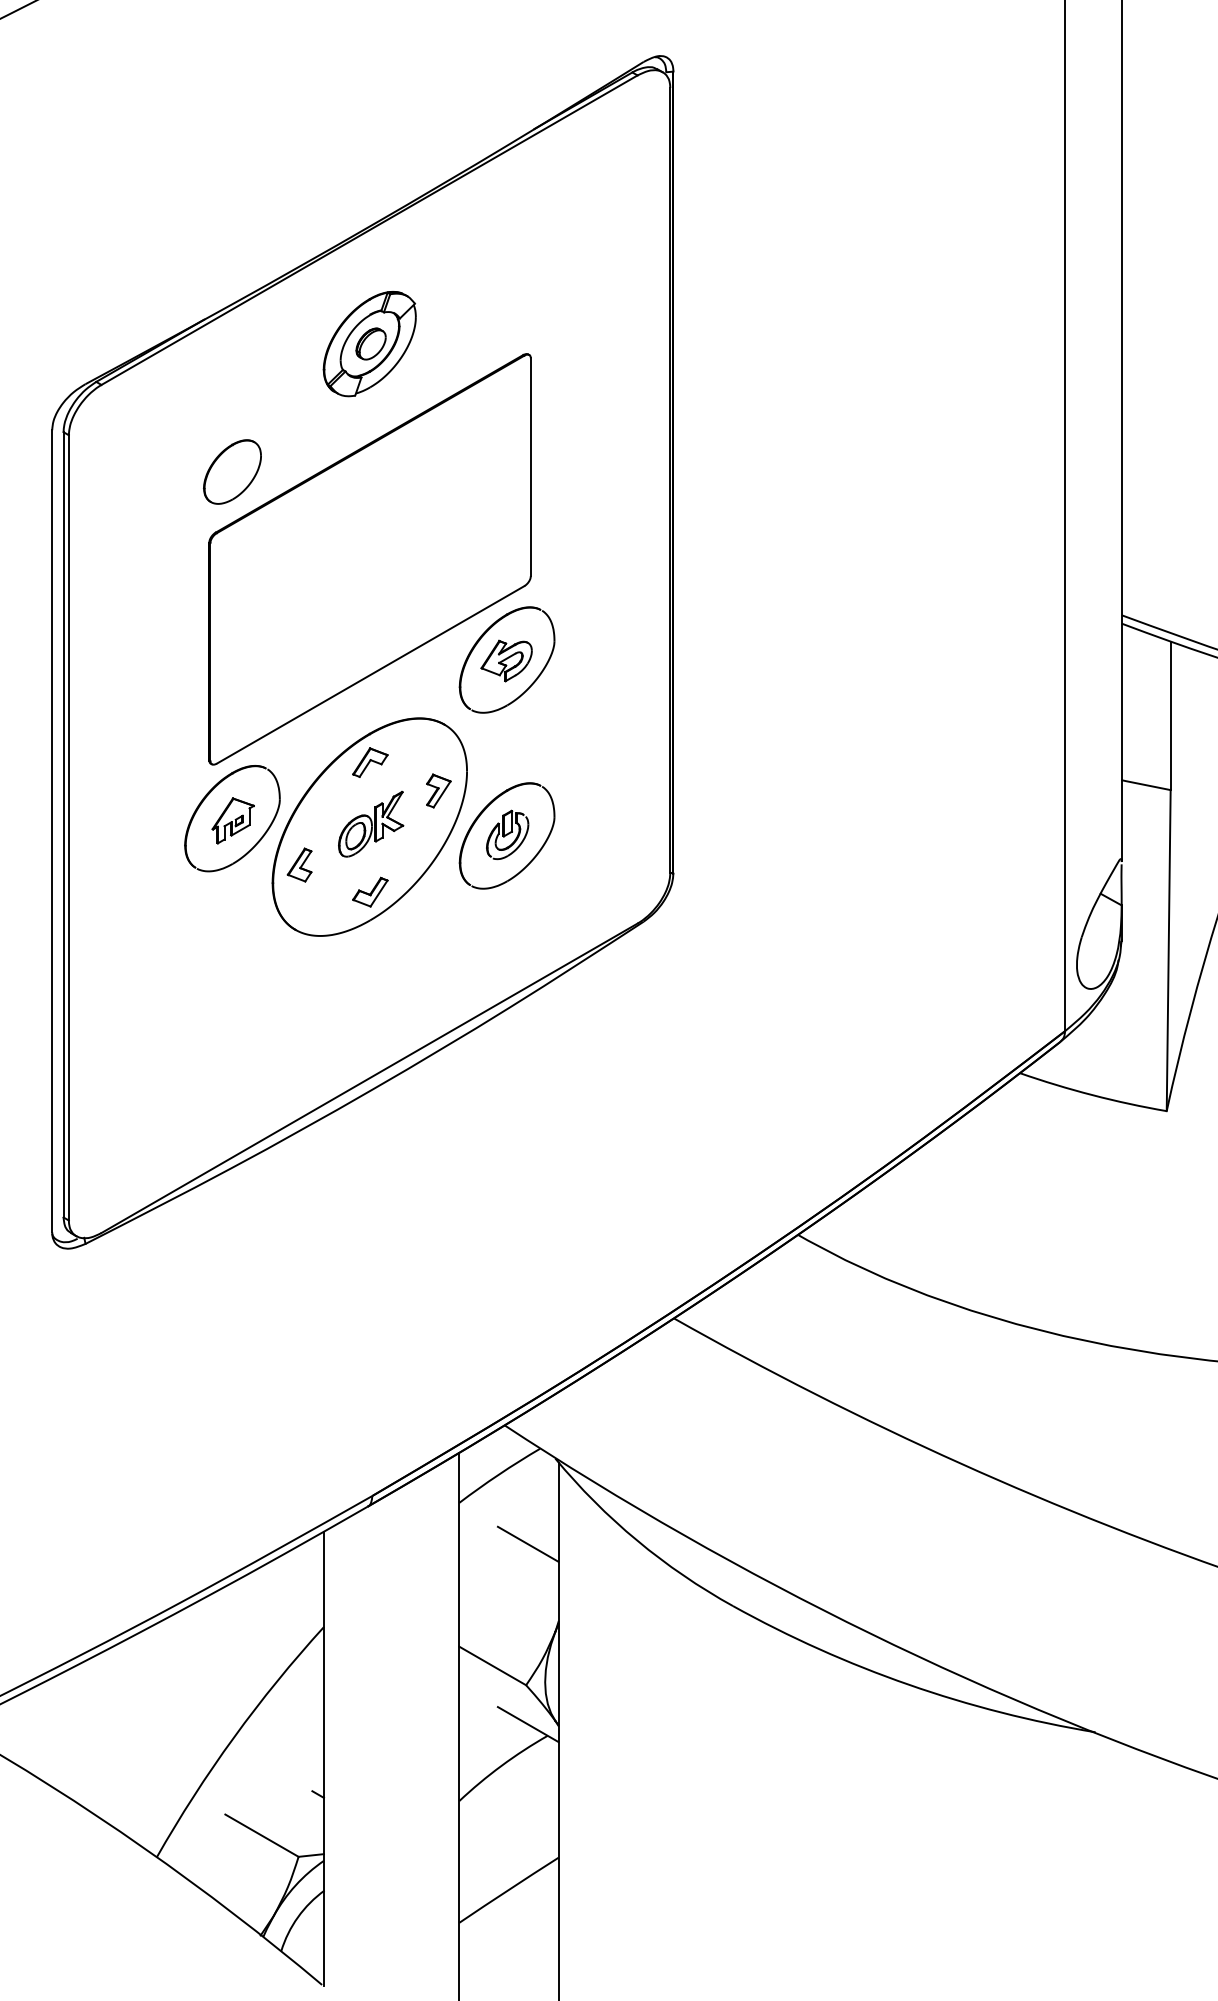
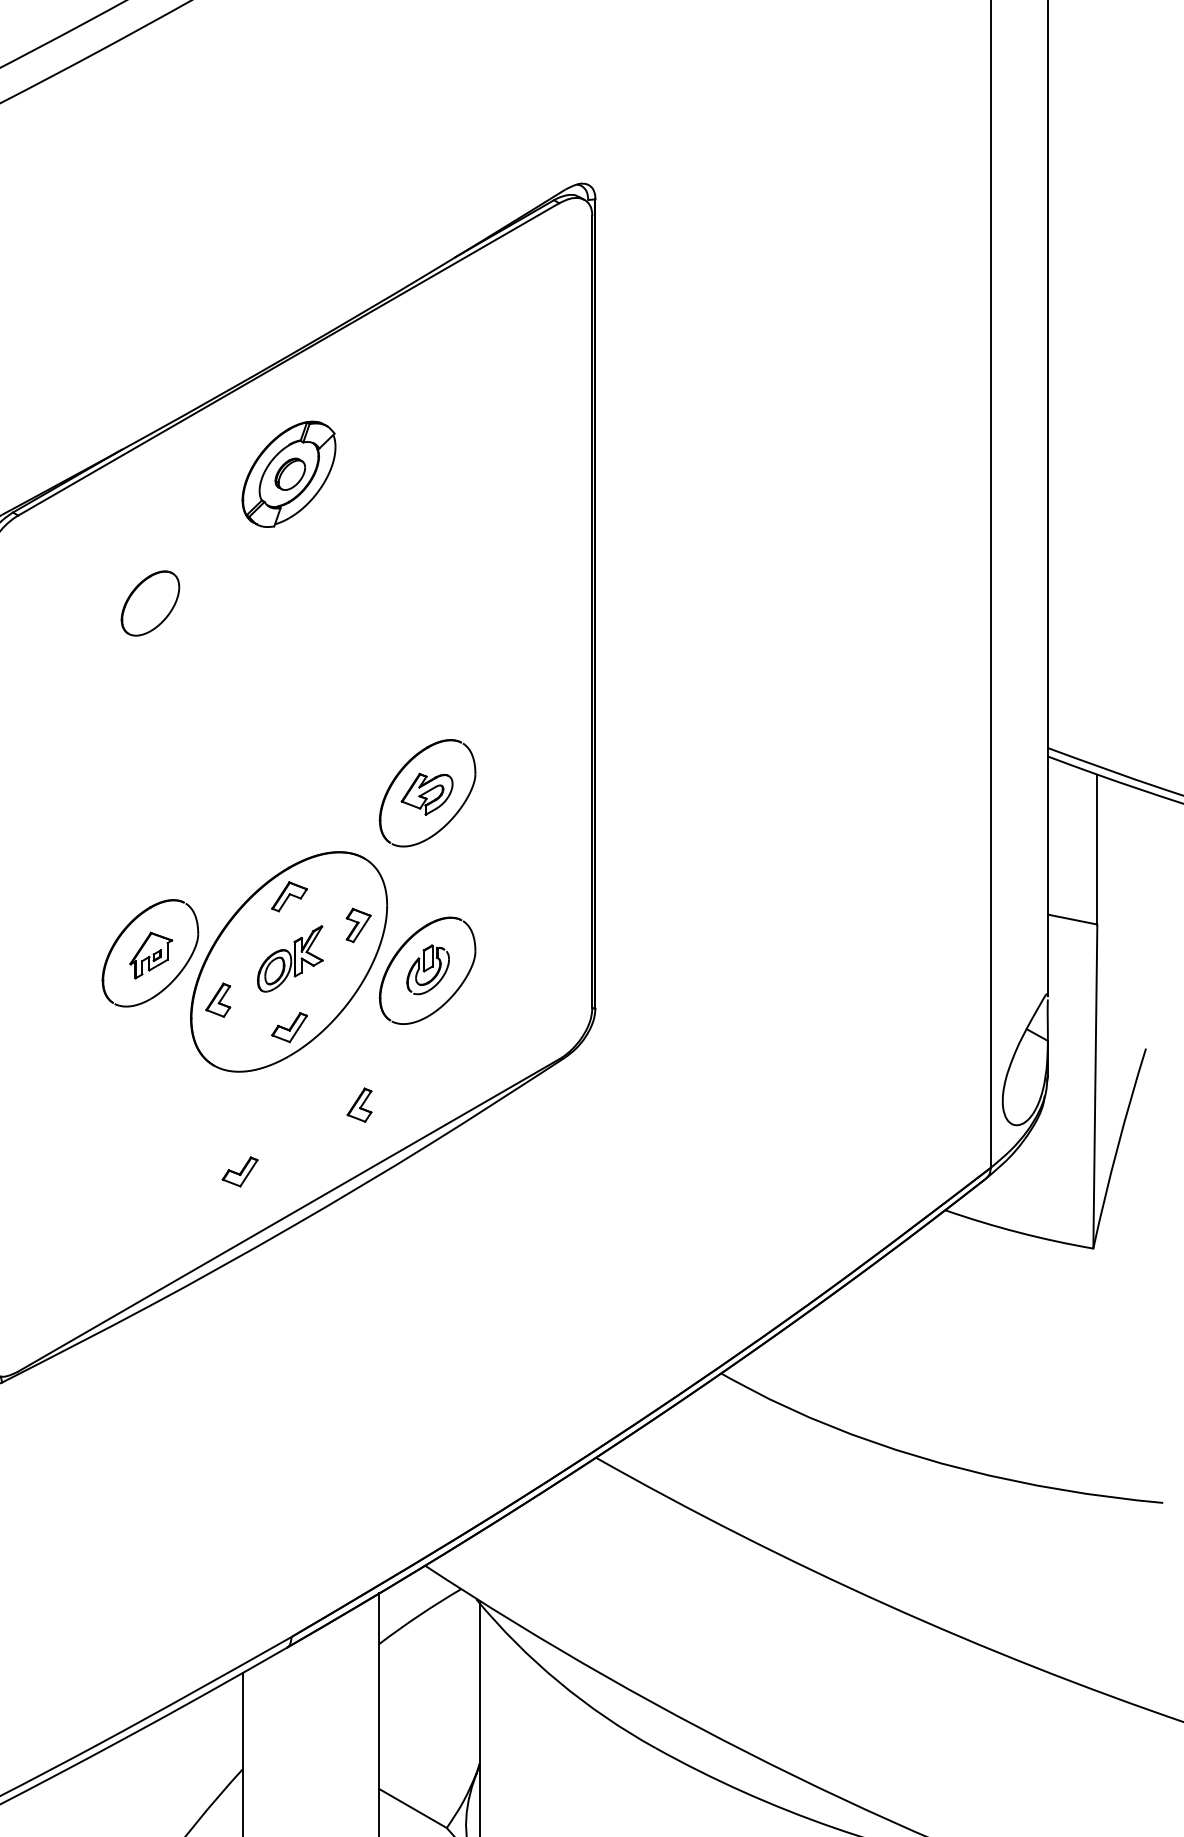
part: (369, 559) -> (288, 691), removed
part: (439, 968) -> (359, 1104), added
part: (321, 1034) -> (240, 1171), added
line: (527, 1543) -> (448, 1684), removed

